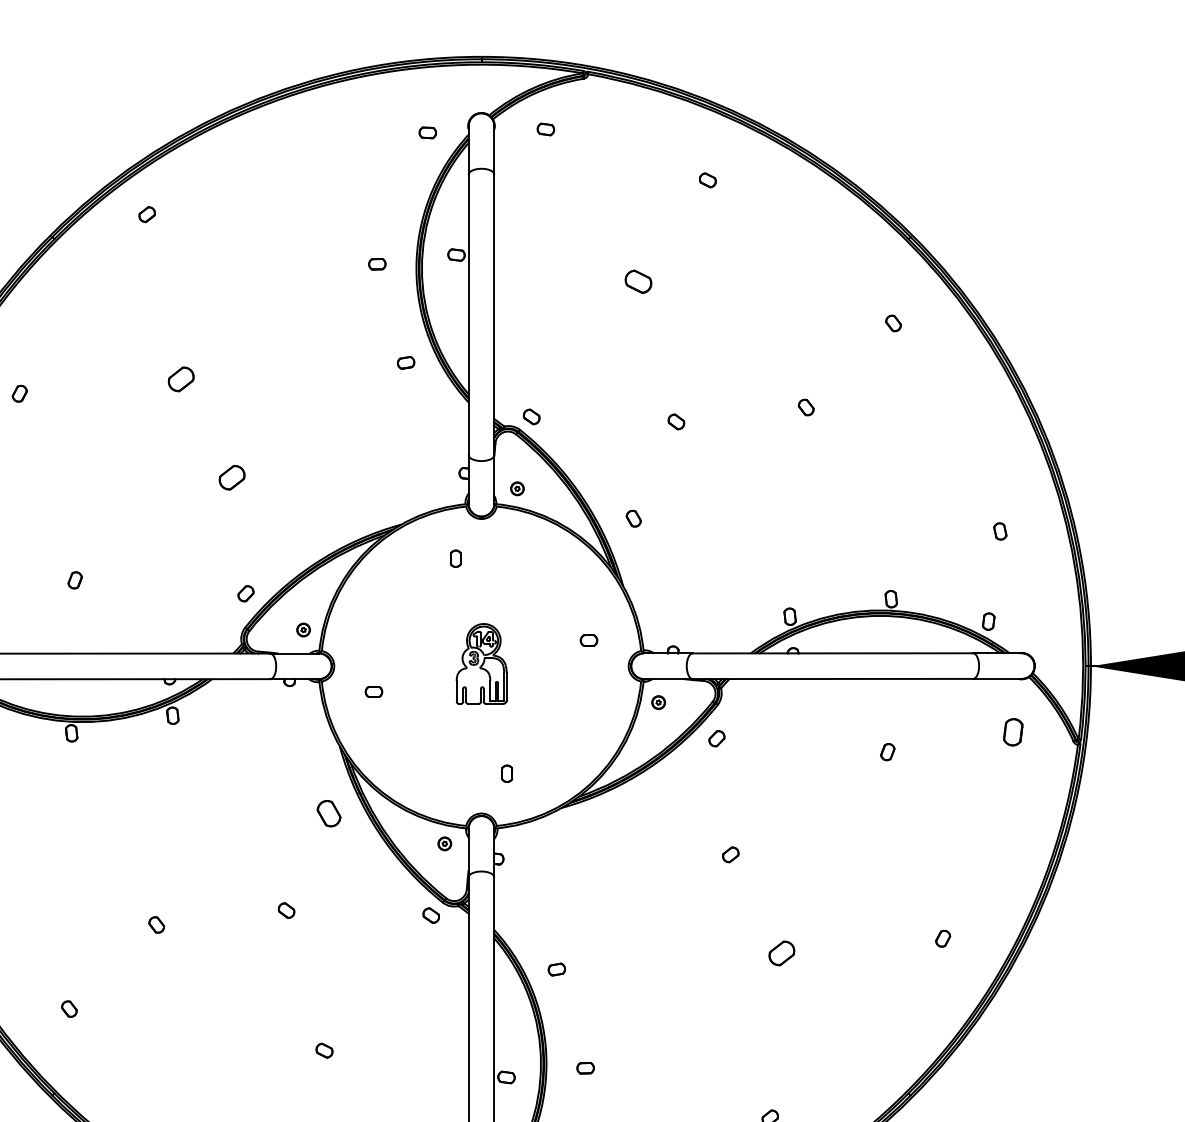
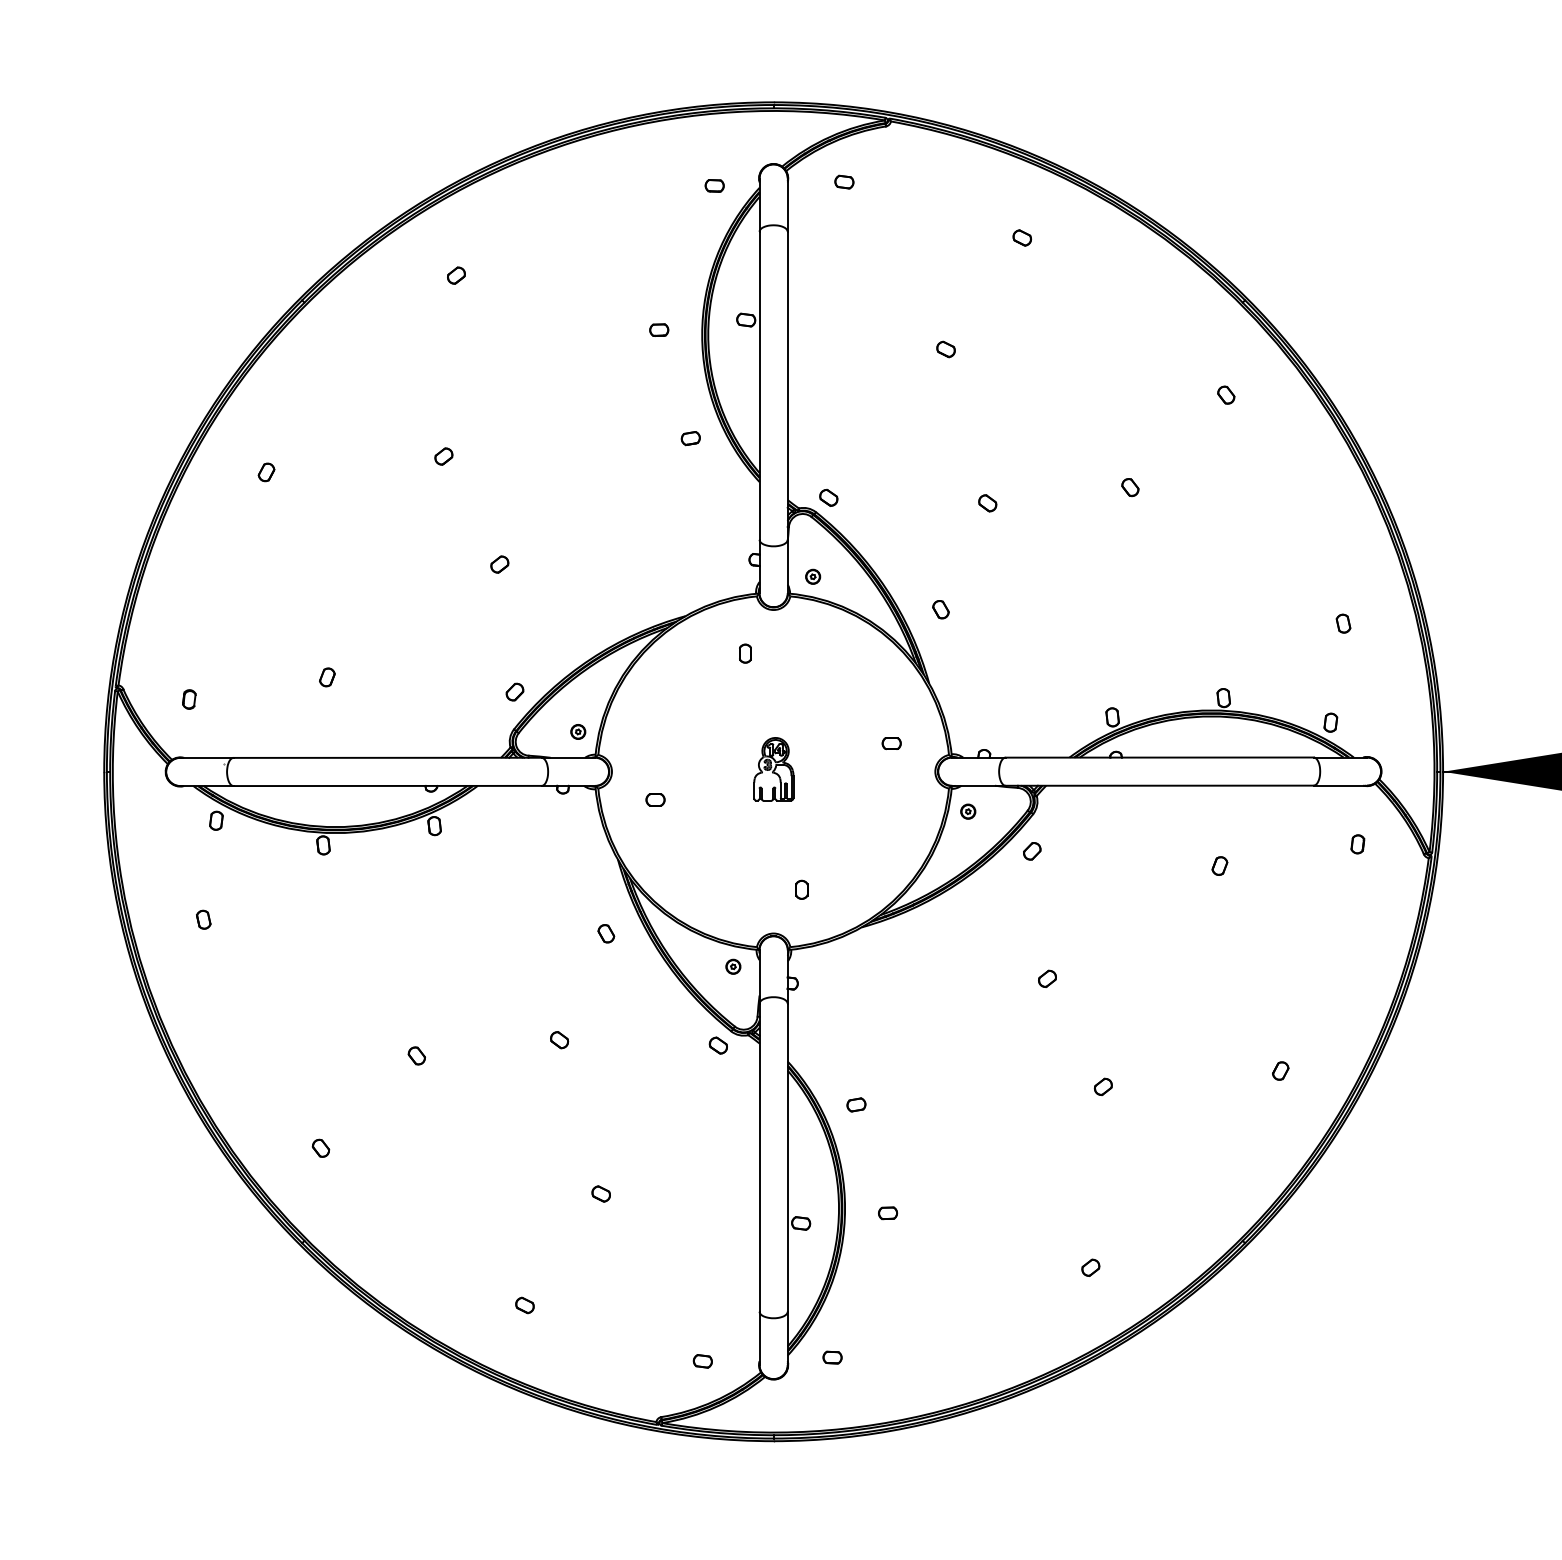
part: (147, 214) -> (456, 275), moved
part: (637, 281) -> (945, 349), size x0.62
part: (180, 379) -> (443, 456), size x0.62
part: (231, 477) -> (499, 564), size x0.62
part: (481, 664) -> (773, 769), size x0.71
part: (1013, 732) -> (1357, 844), size x0.62
part: (329, 813) -> (606, 933), size x0.62
part: (780, 952) -> (1102, 1086), size x0.62

